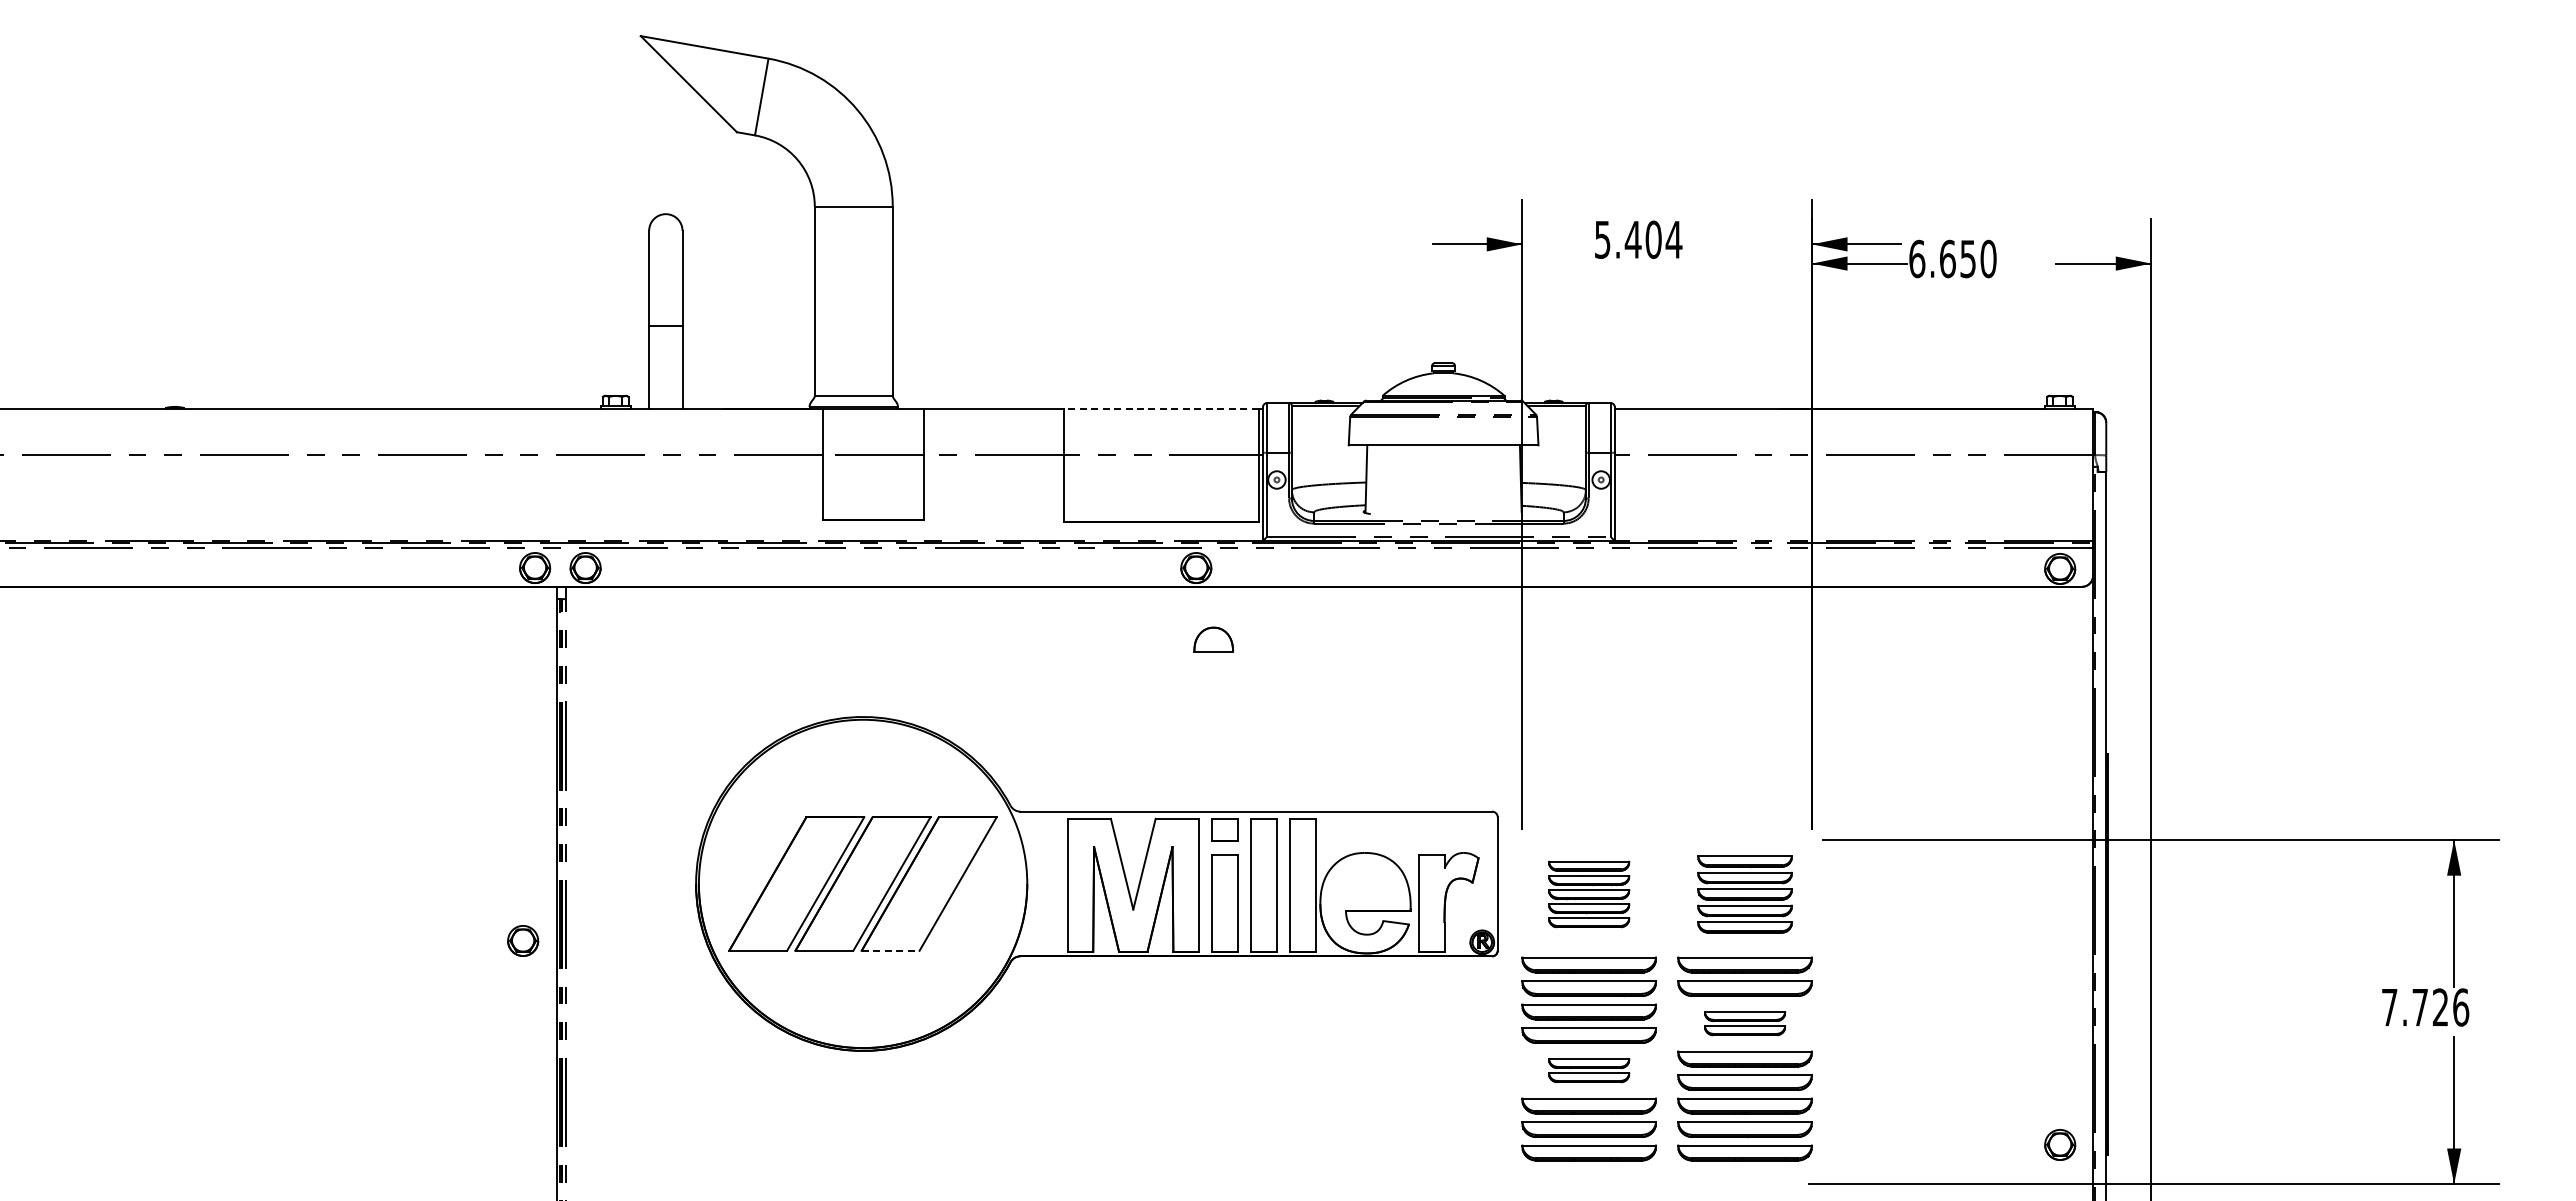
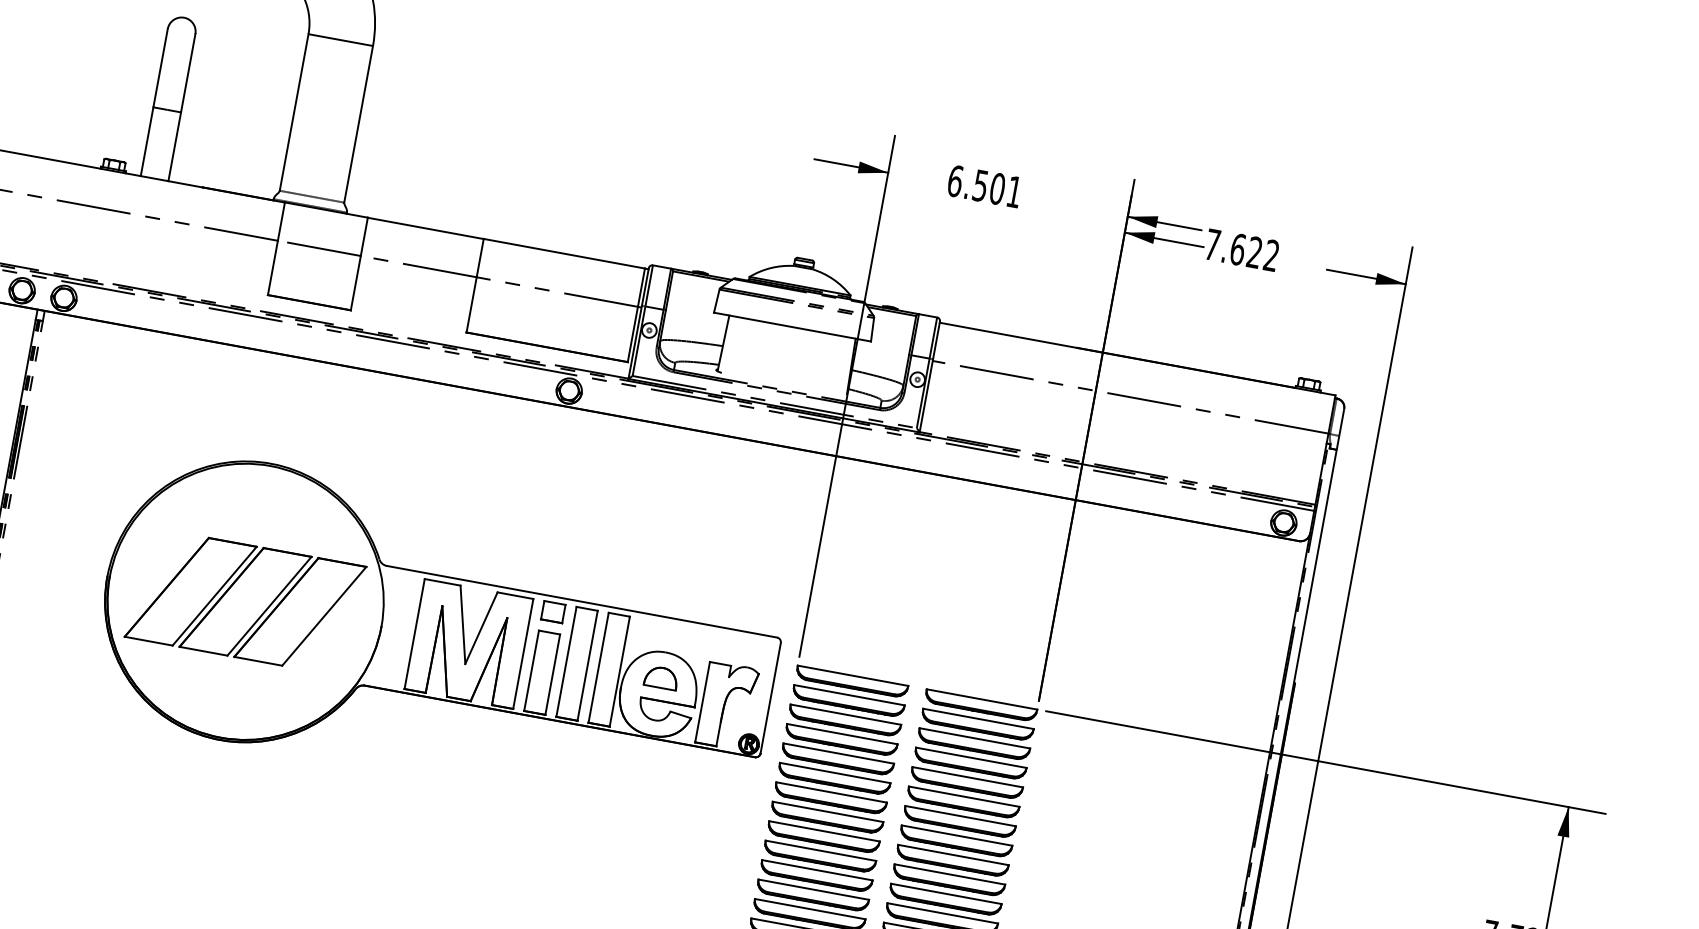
text: (1638, 239) -> (985, 186), 5.404 -> 6.501
text: (1952, 258) -> (1241, 249), 6.650 -> 7.622
line: (1160, 408) -> (563, 253), dashed -> solid
part: (1213, 639) -> (661, 677), moved
part: (1588, 894) -> (844, 720), size x1.67
part: (1744, 894) -> (973, 744), size x1.43
line: (890, 950) -> (258, 661), dashed -> solid
part: (1744, 1023) -> (953, 851), size x1.67
part: (1588, 1070) -> (817, 866), size x1.67

